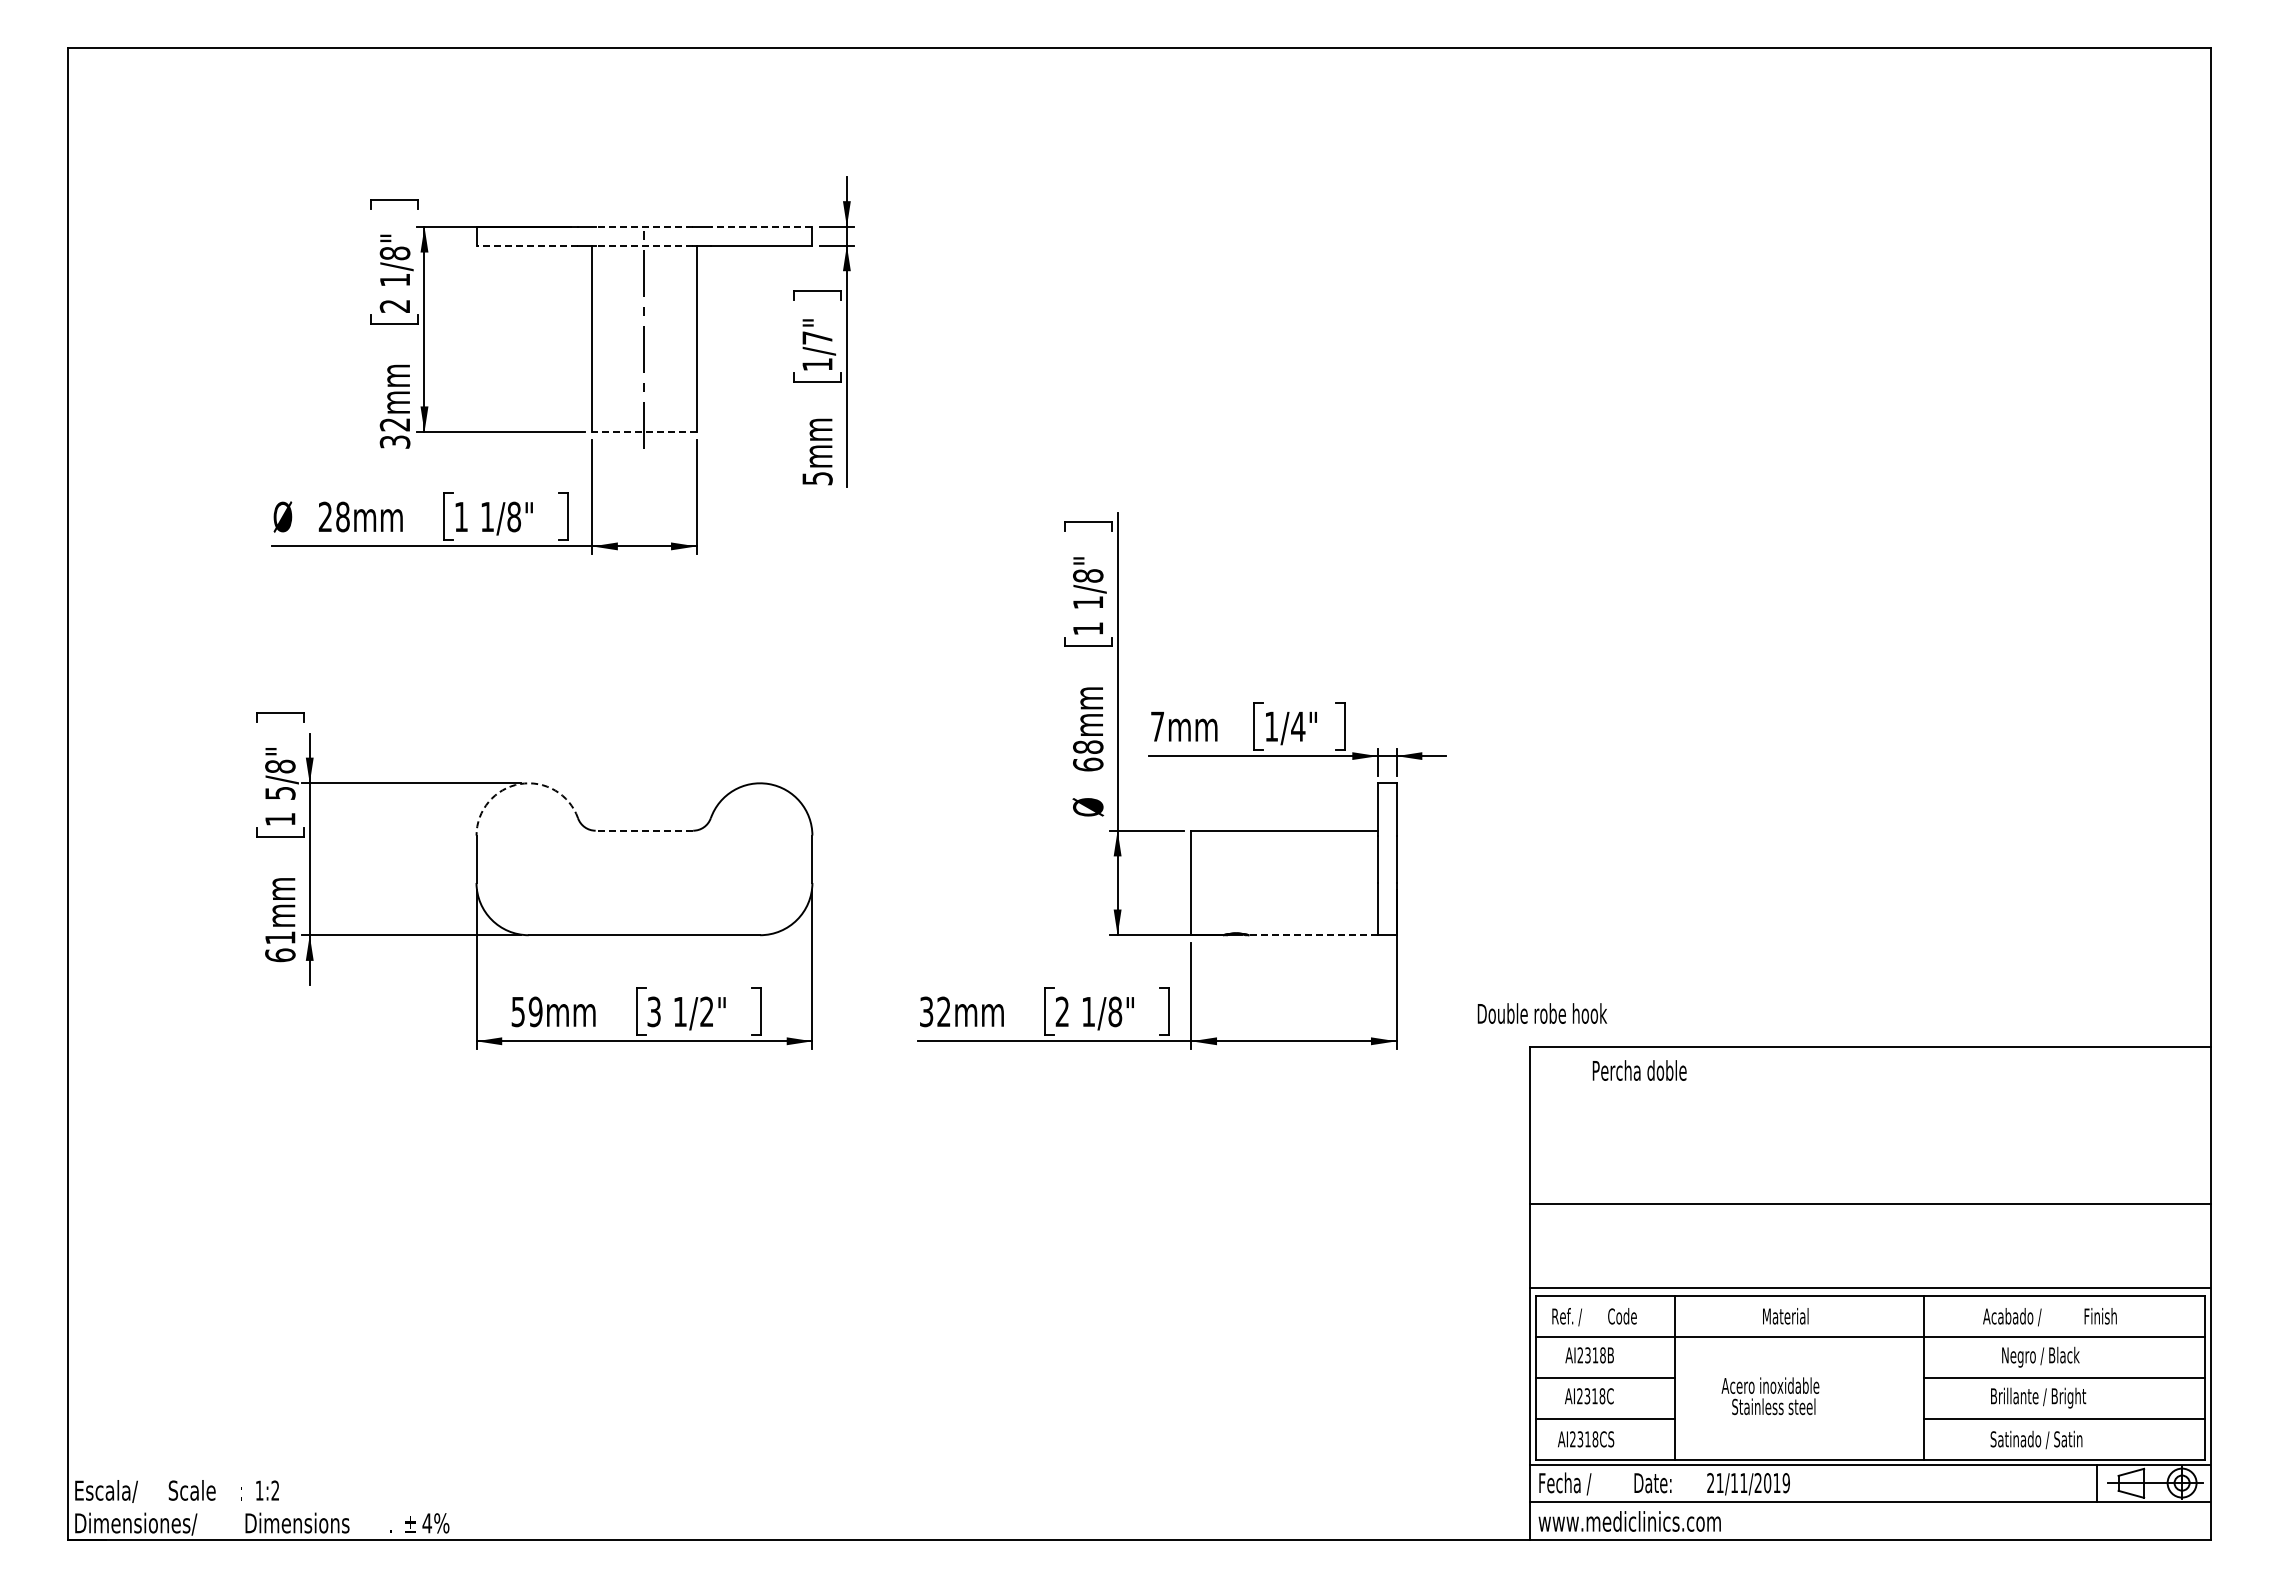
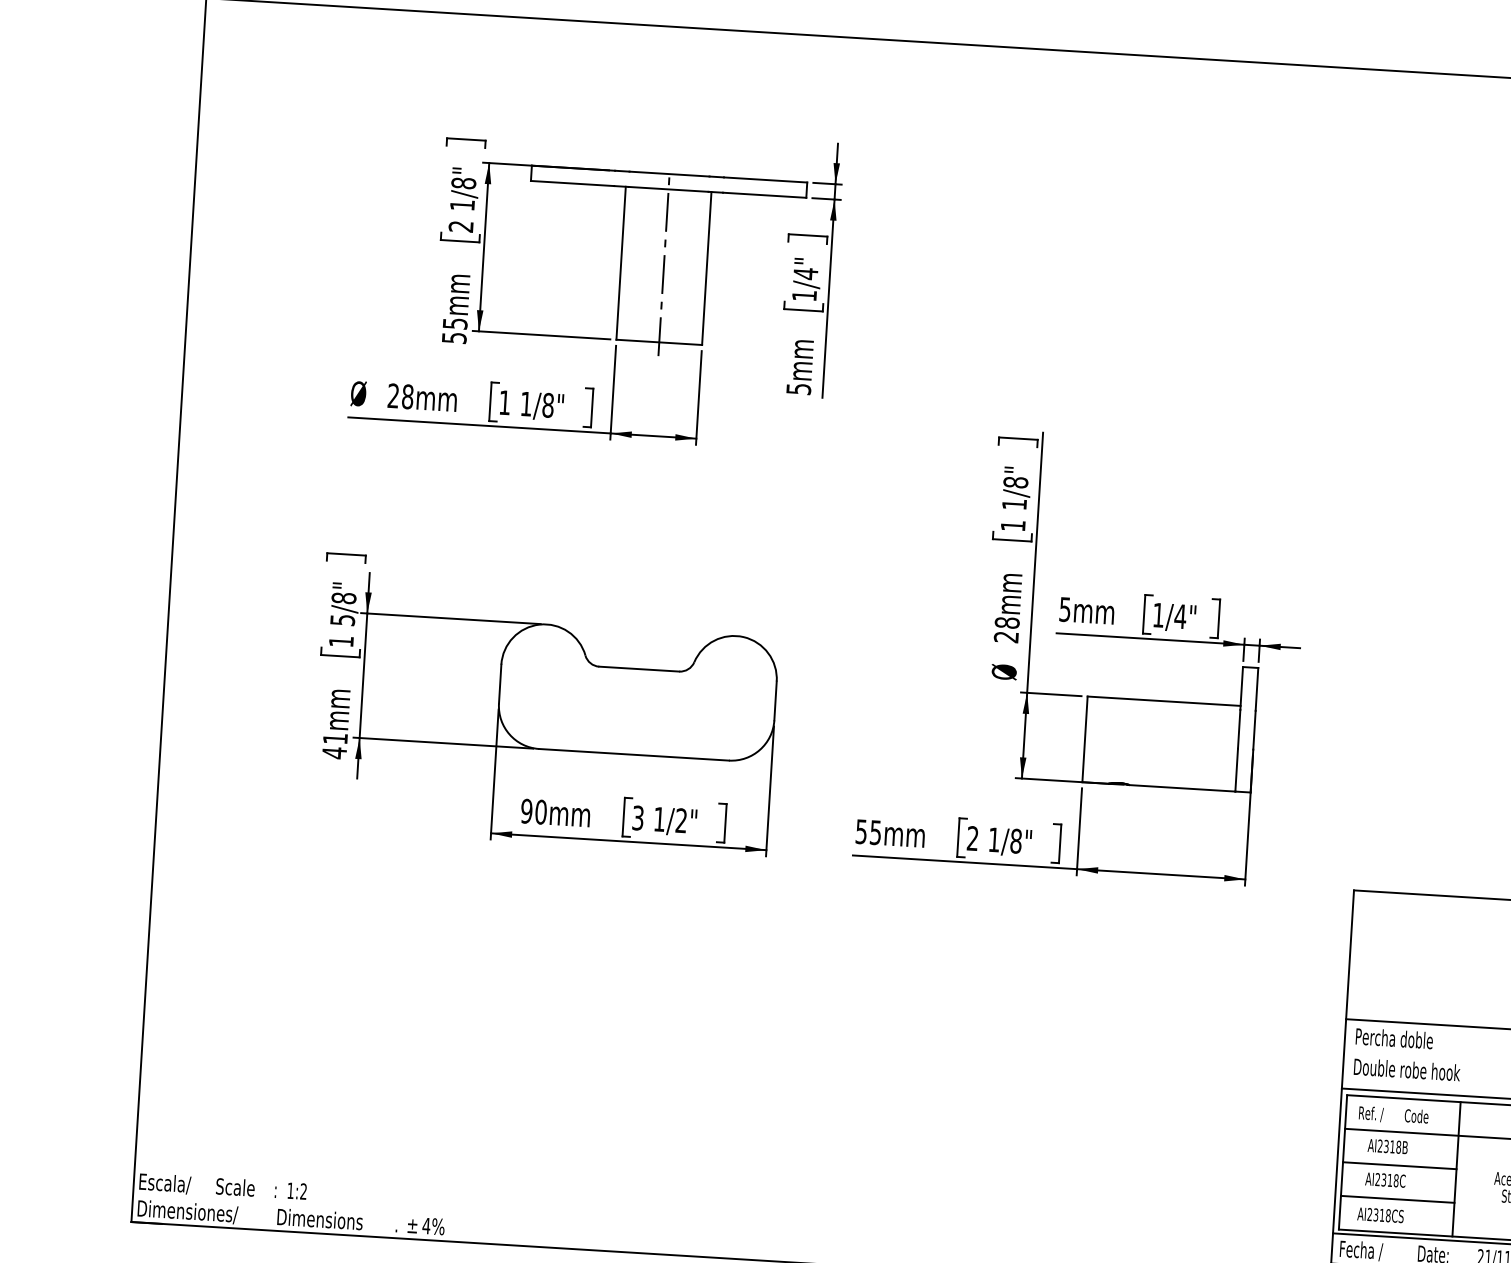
line: (644, 226) -> (669, 173), dashed -> solid
line: (761, 226) -> (765, 179), dashed -> solid
line: (527, 245) -> (572, 183), dashed -> solid
line: (644, 245) -> (668, 189), dashed -> solid
text: (817, 337) -> (805, 273), 1/7" -> 1/4"
line: (643, 432) -> (658, 342), dashed -> solid
text: (394, 433) -> (454, 330), 32mm -> 55mm
text: (1157, 726) -> (1065, 609), 7mm -> 5mm
text: (1088, 764) -> (1006, 637), 68mm -> 28mm
arc: (519, 784) -> (539, 624), dashed -> solid
line: (644, 830) -> (639, 668), dashed -> solid
line: (1313, 935) -> (1182, 788), dashed -> solid
text: (280, 955) -> (334, 753), 61mm -> 41mm
text: (526, 1011) -> (533, 811), 59mm -> 90mm
text: (935, 1011) -> (868, 831), 32mm -> 55mm
text: (1542, 1013) -> (1407, 1069), moved
text: (1639, 1070) -> (1394, 1038), moved

